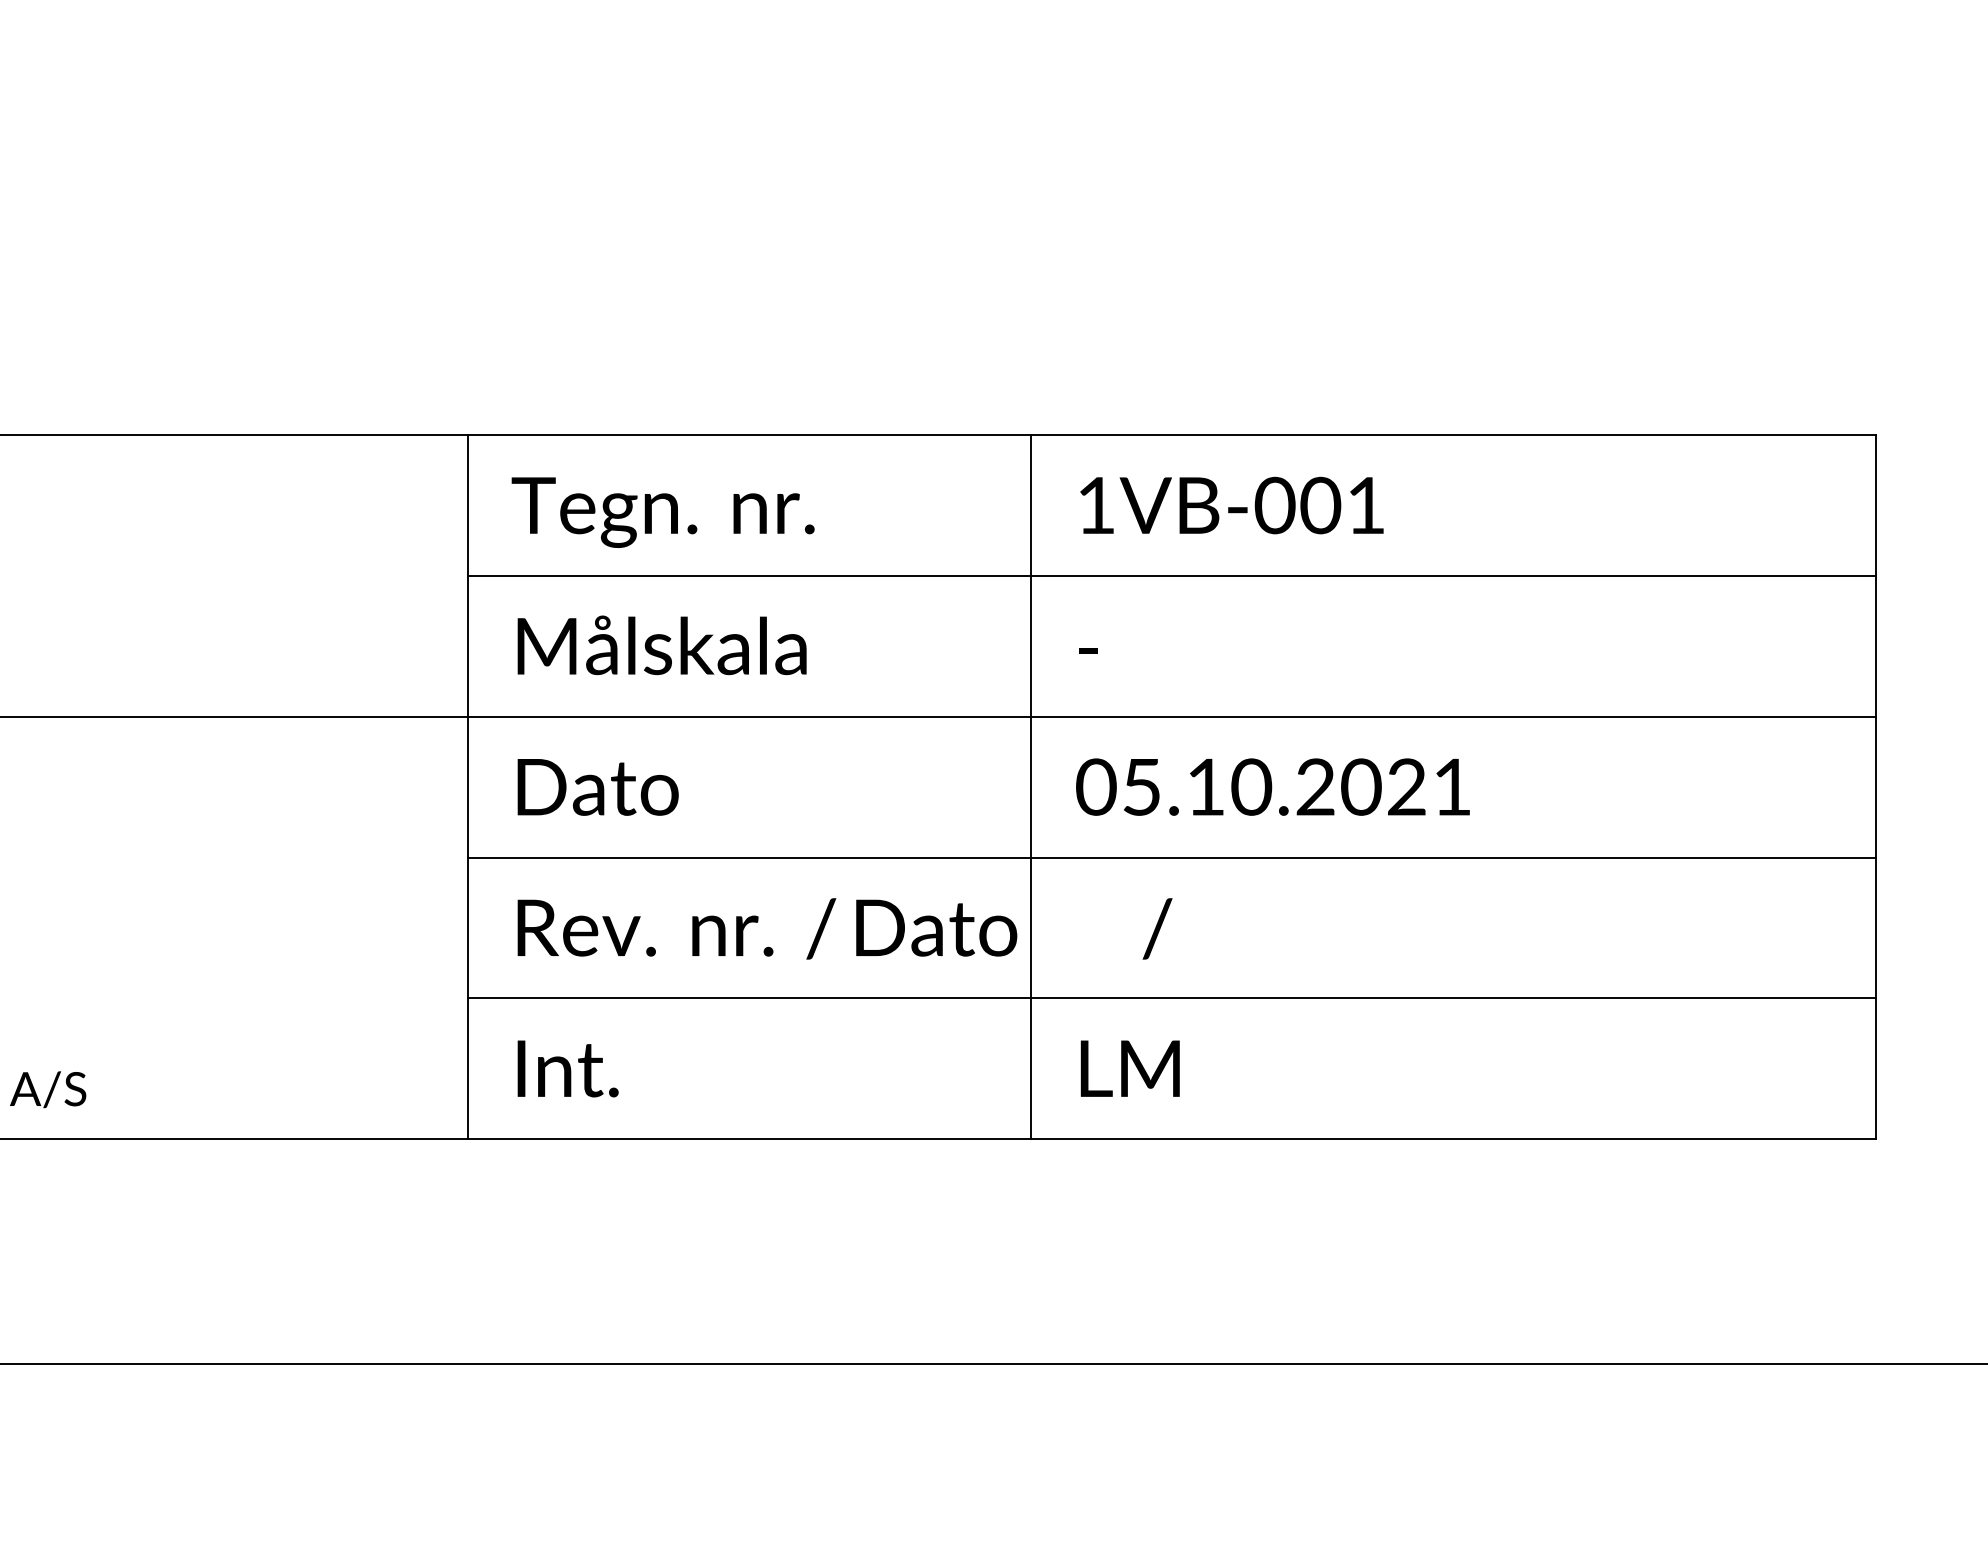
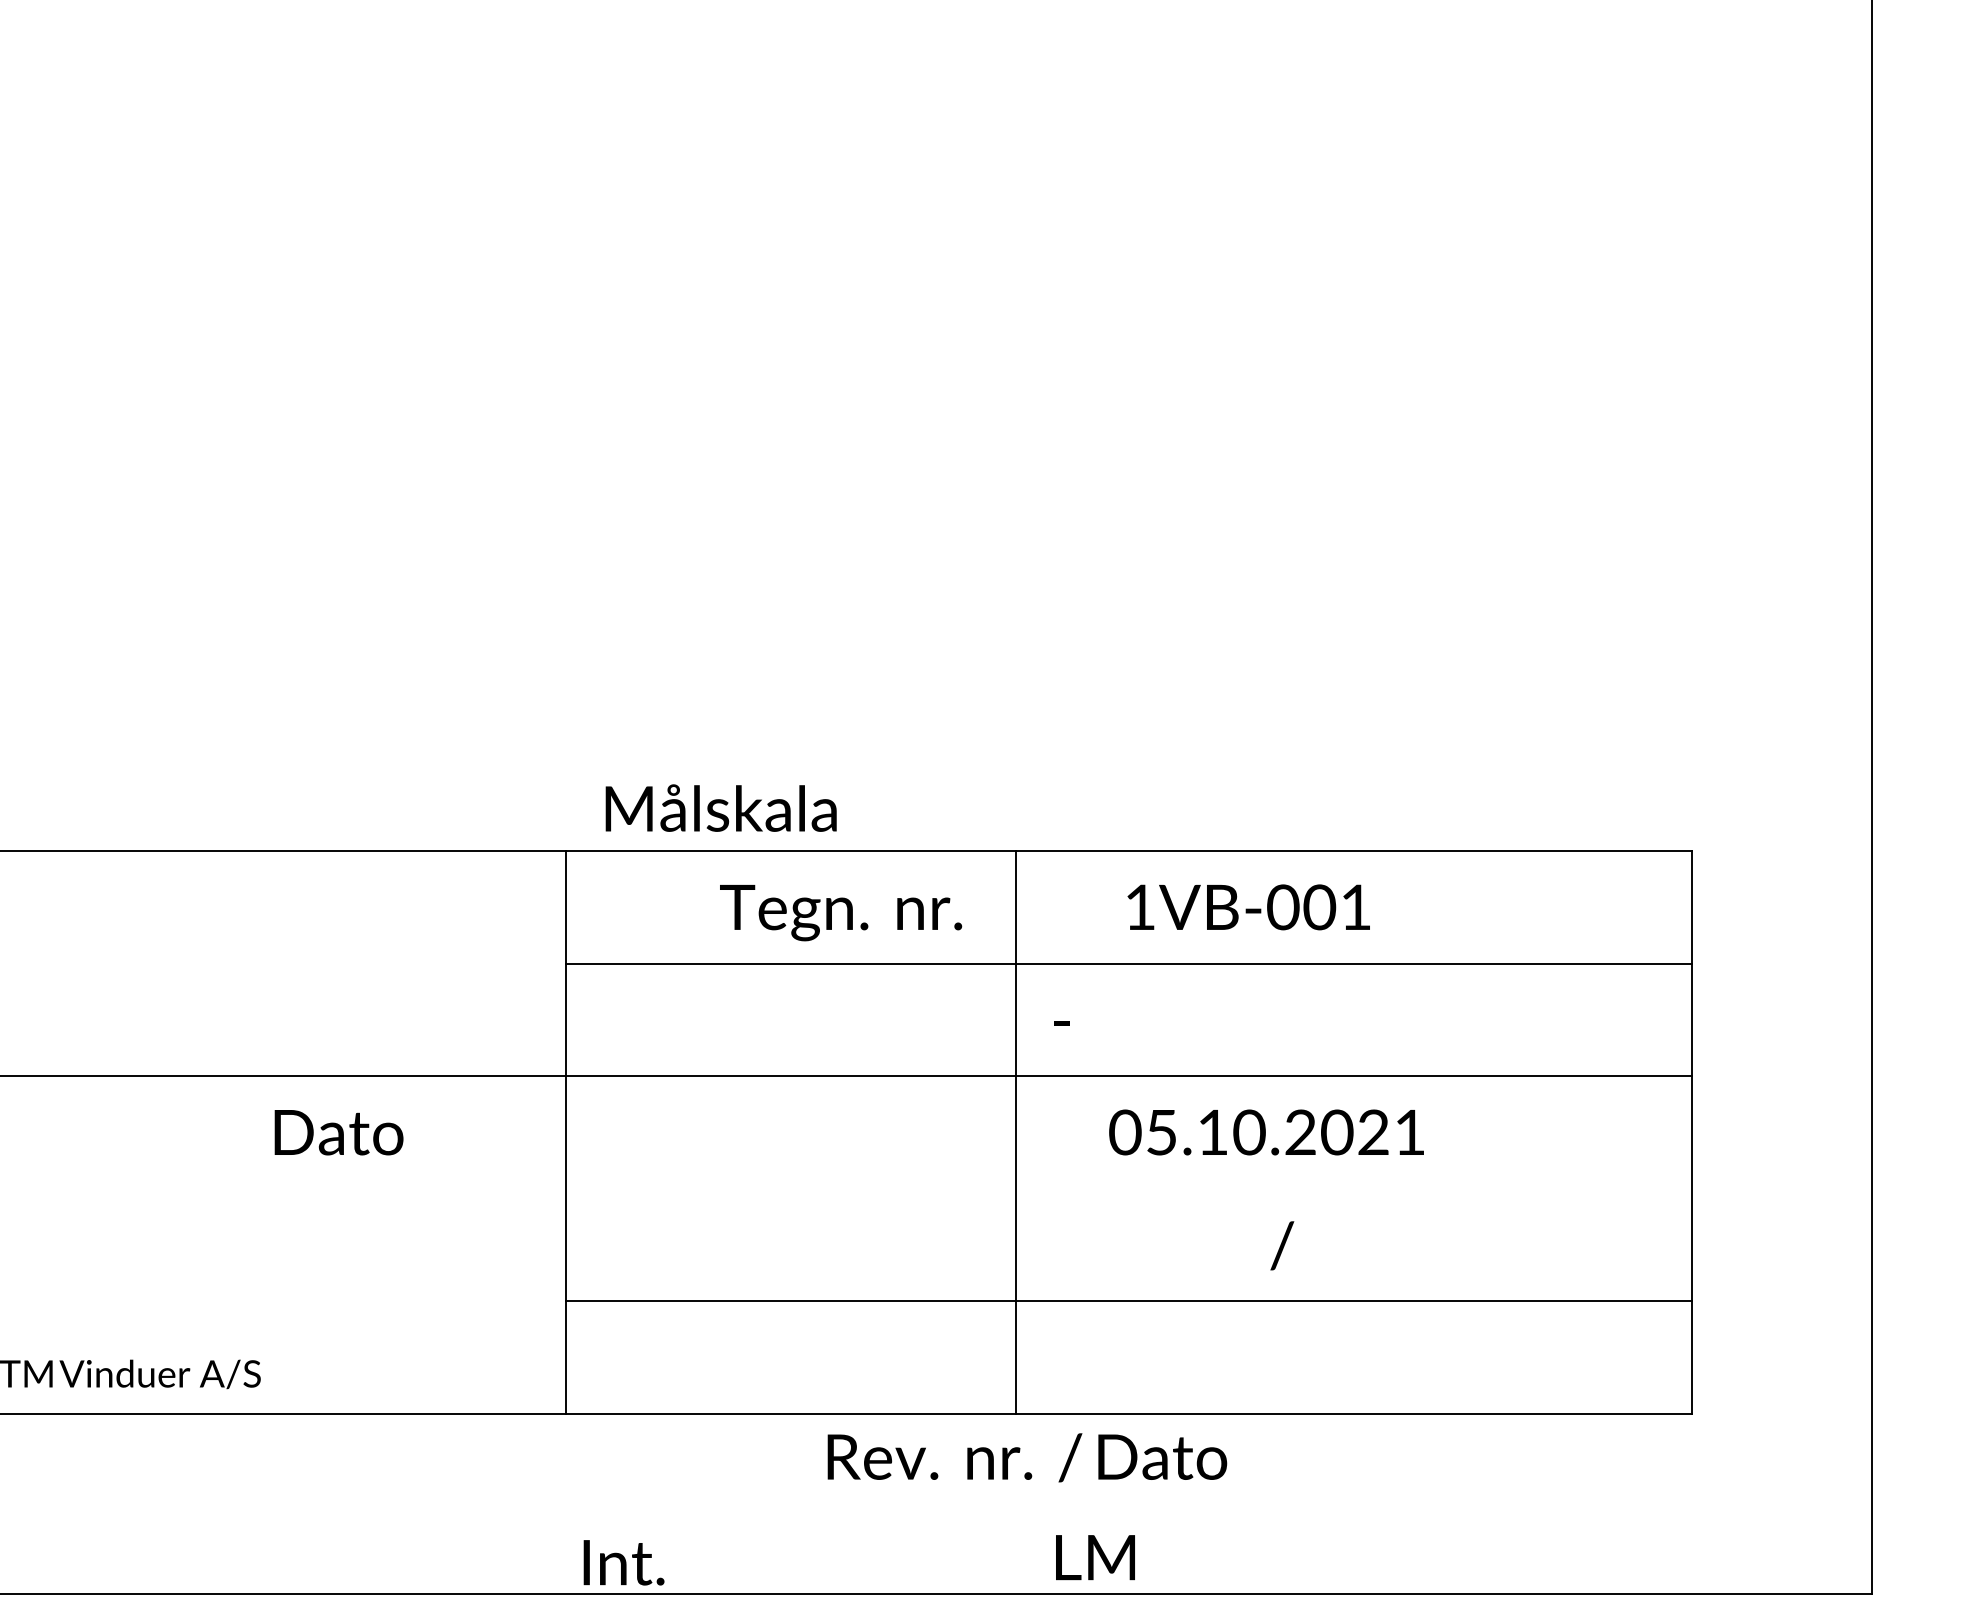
text: (1231, 505) -> (1248, 907), moved
text: (663, 513) -> (841, 913), moved
text: (661, 644) -> (720, 807), moved
text: (597, 787) -> (338, 1132), moved
text: (1272, 787) -> (1266, 1132), moved
line: (1171, 857) -> (1128, 1188), removed
text: (767, 928) -> (1027, 1457), moved
text: (1157, 928) -> (1282, 1245), moved
text: (567, 1068) -> (623, 1562), moved
text: (1130, 1068) -> (1095, 1557), moved

